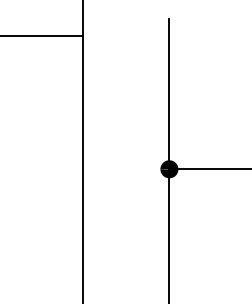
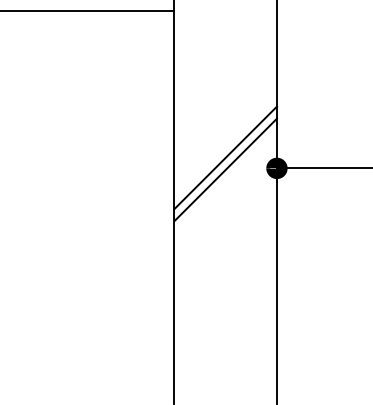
line: (125, 160) -> (225, 157), added
line: (125, 170) -> (225, 169), added

